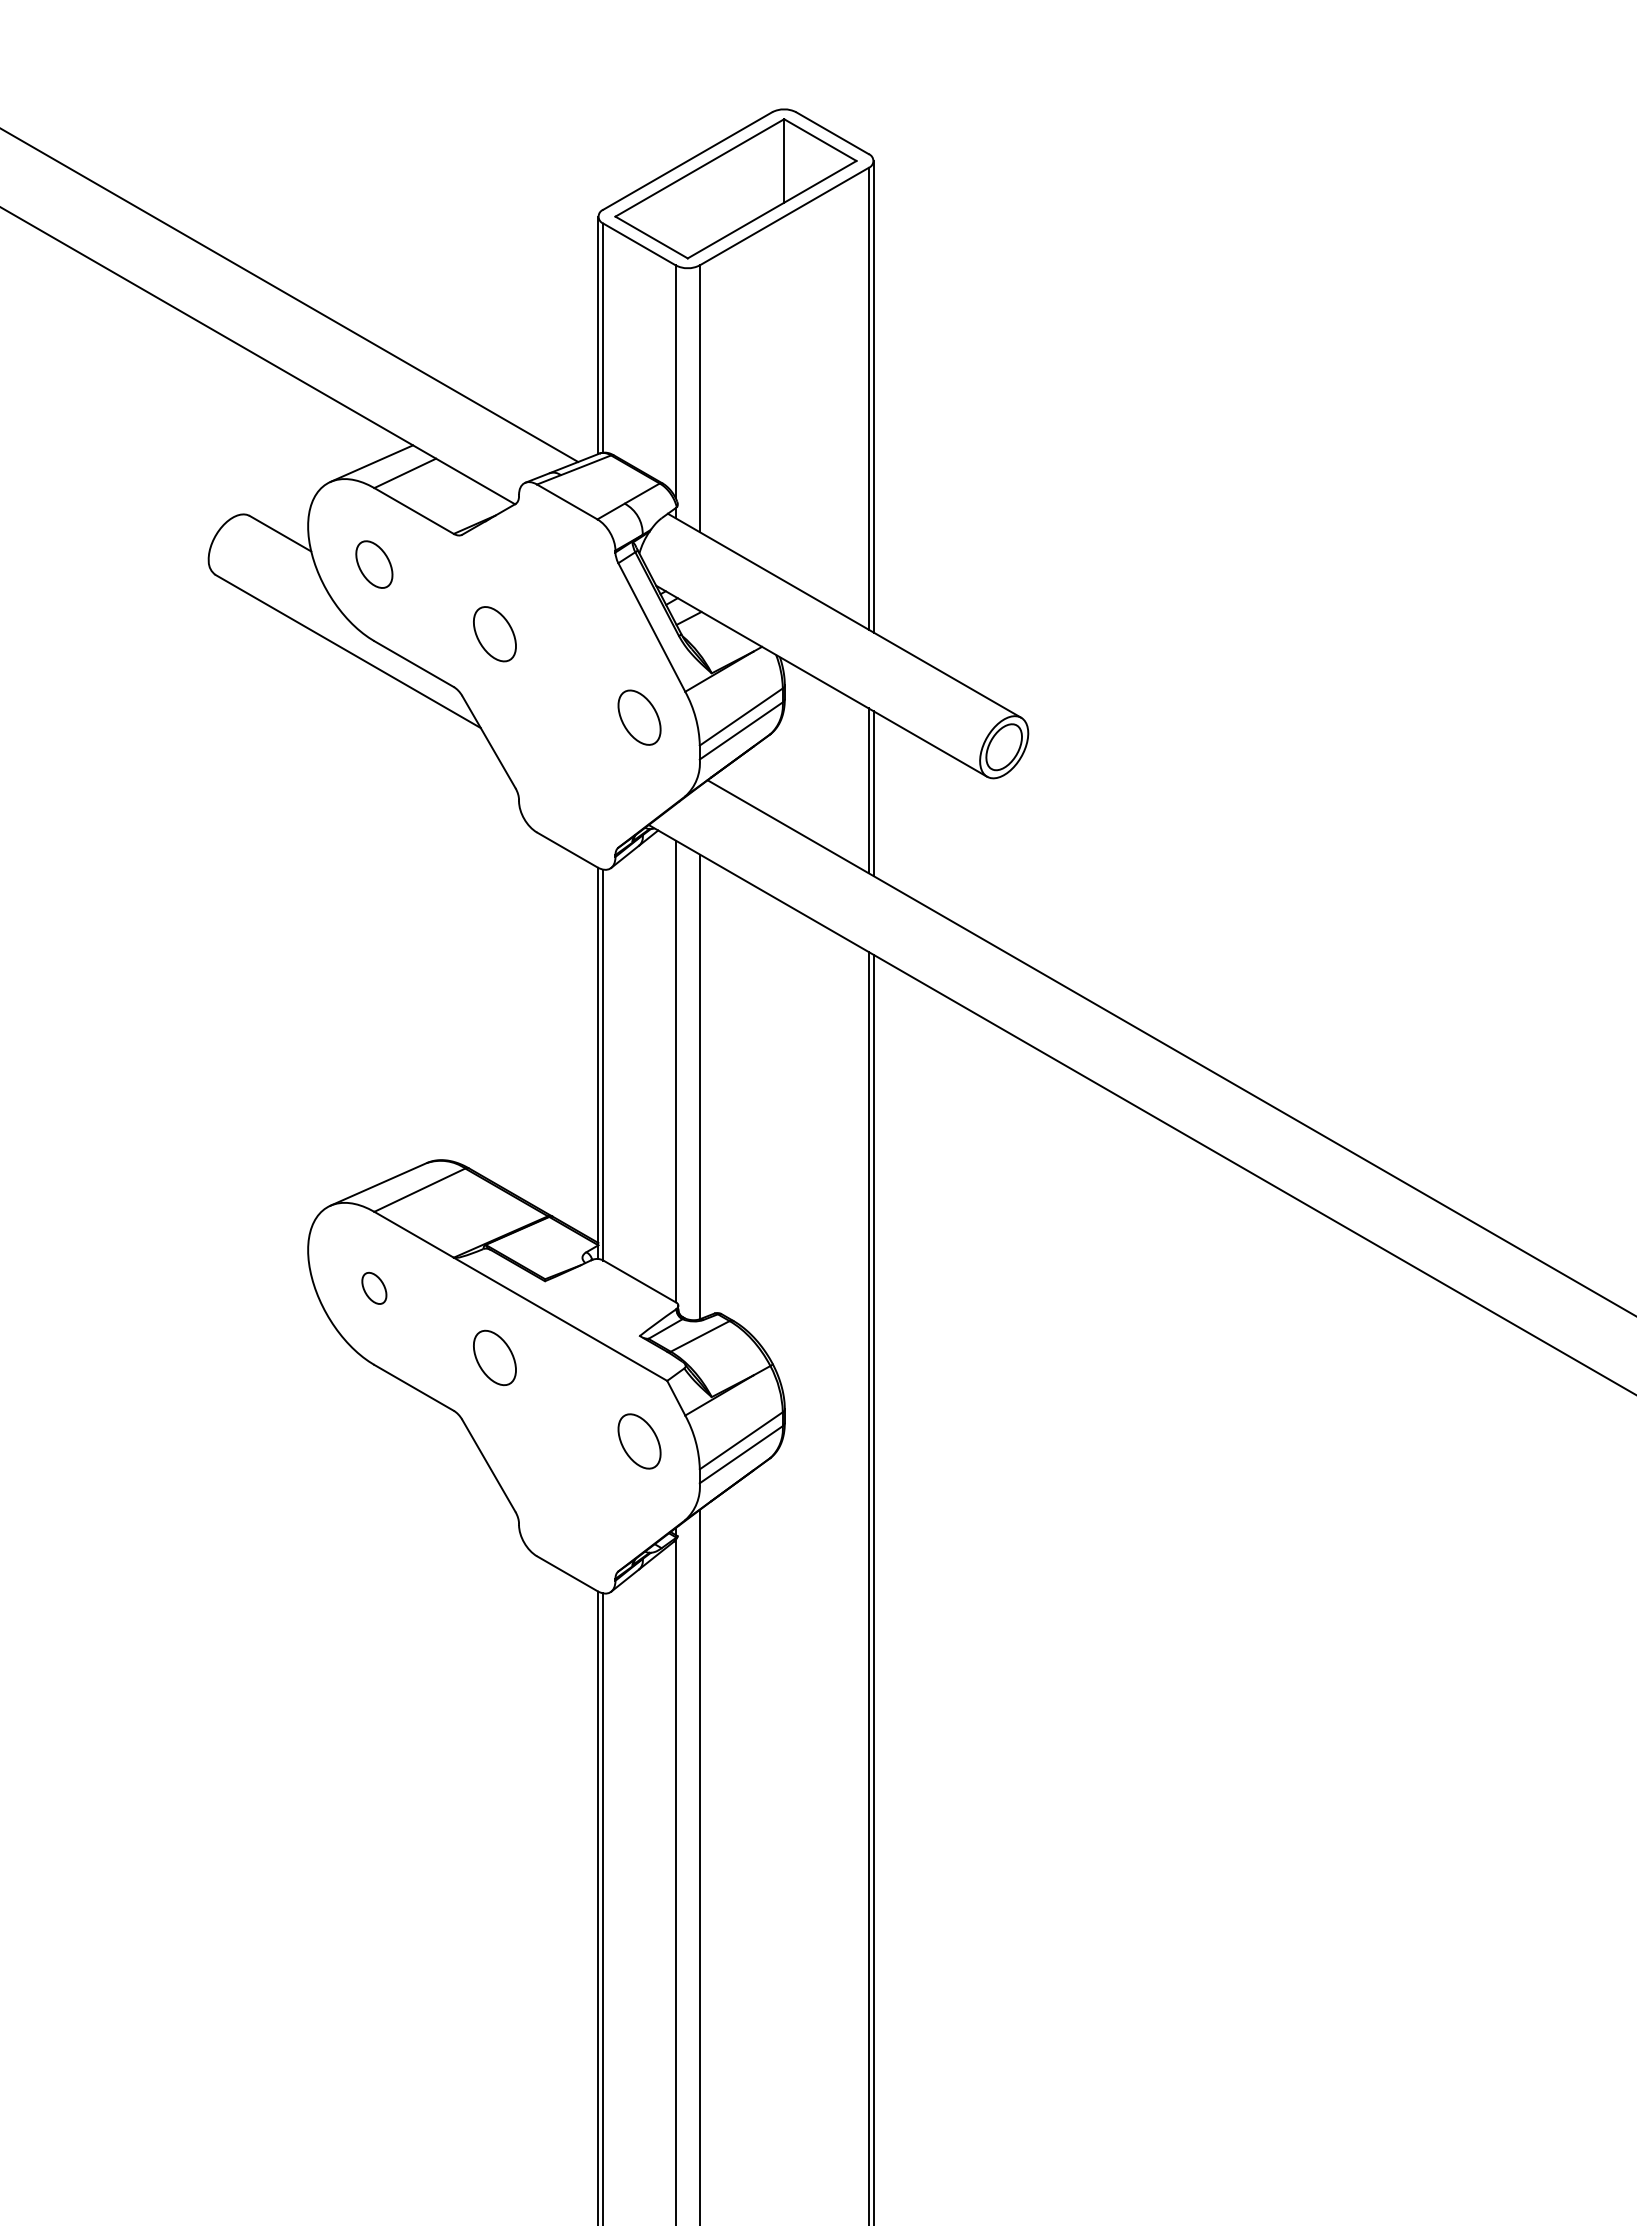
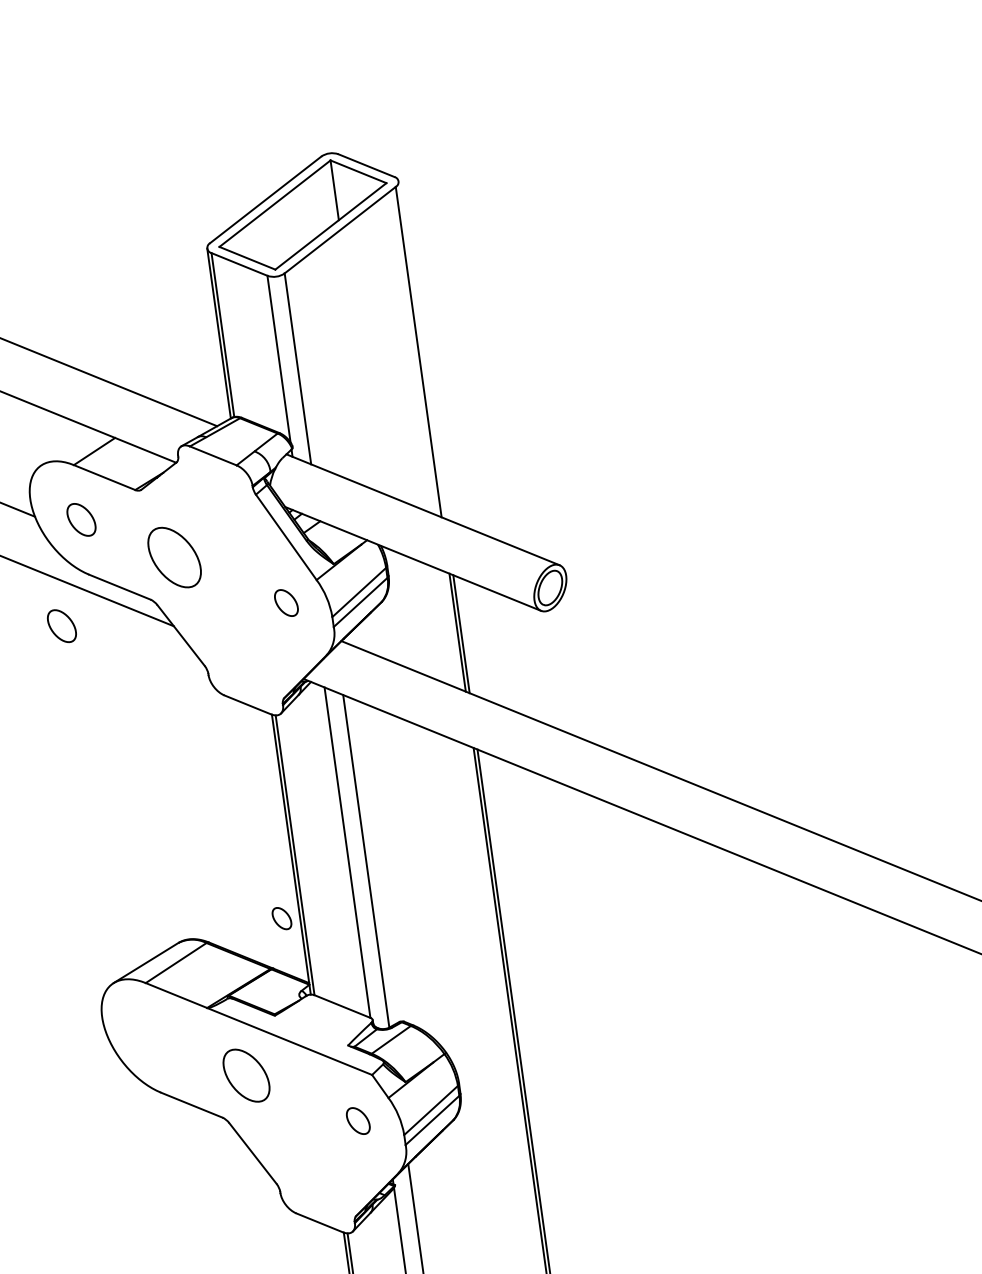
line: (873, 396) -> (422, 350), removed
line: (371, 463) -> (69, 447), removed
part: (494, 634) -> (174, 557), size x1.6
part: (327, 706) -> (62, 626), added
part: (639, 717) -> (286, 602), size x0.7
part: (374, 1287) -> (281, 917), moved
part: (494, 1357) -> (246, 1075), size x1.4
part: (639, 1441) -> (358, 1121), size x0.7

